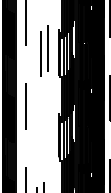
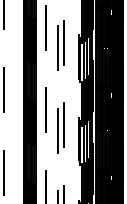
part: (44, 51) -> (60, 45), moved
line: (44, 121) -> (64, 125), added
line: (37, 126) -> (57, 130), added

